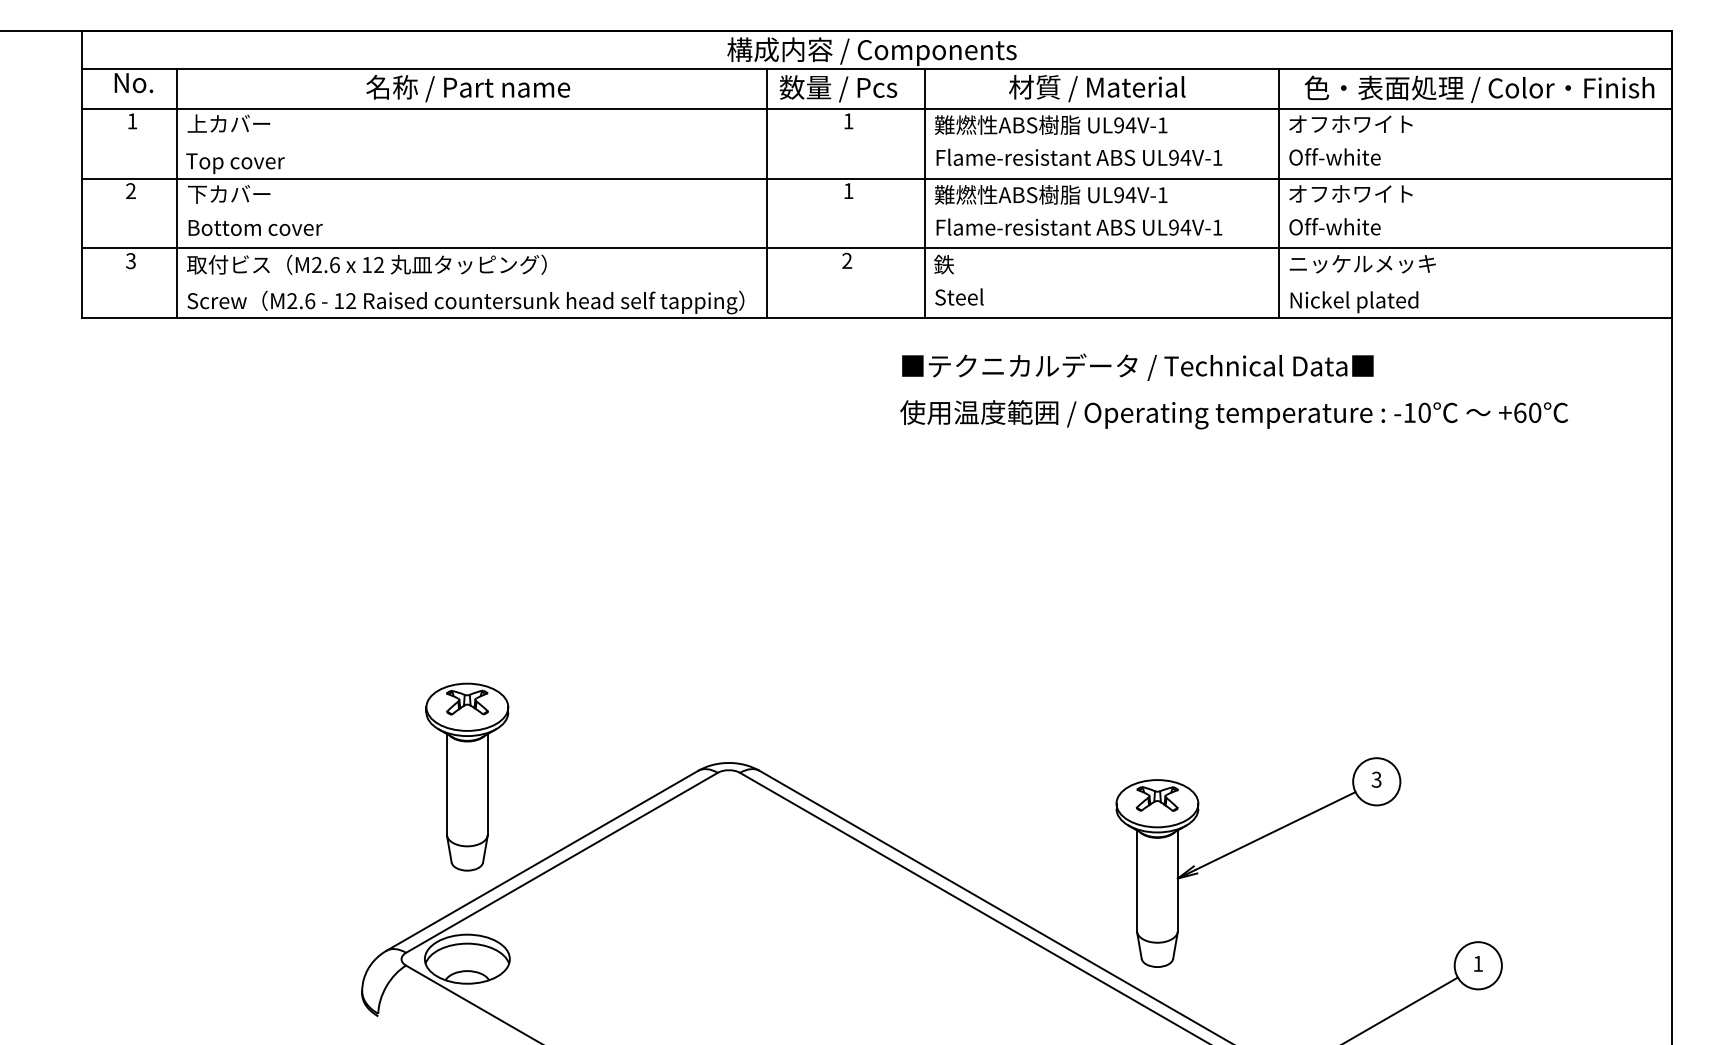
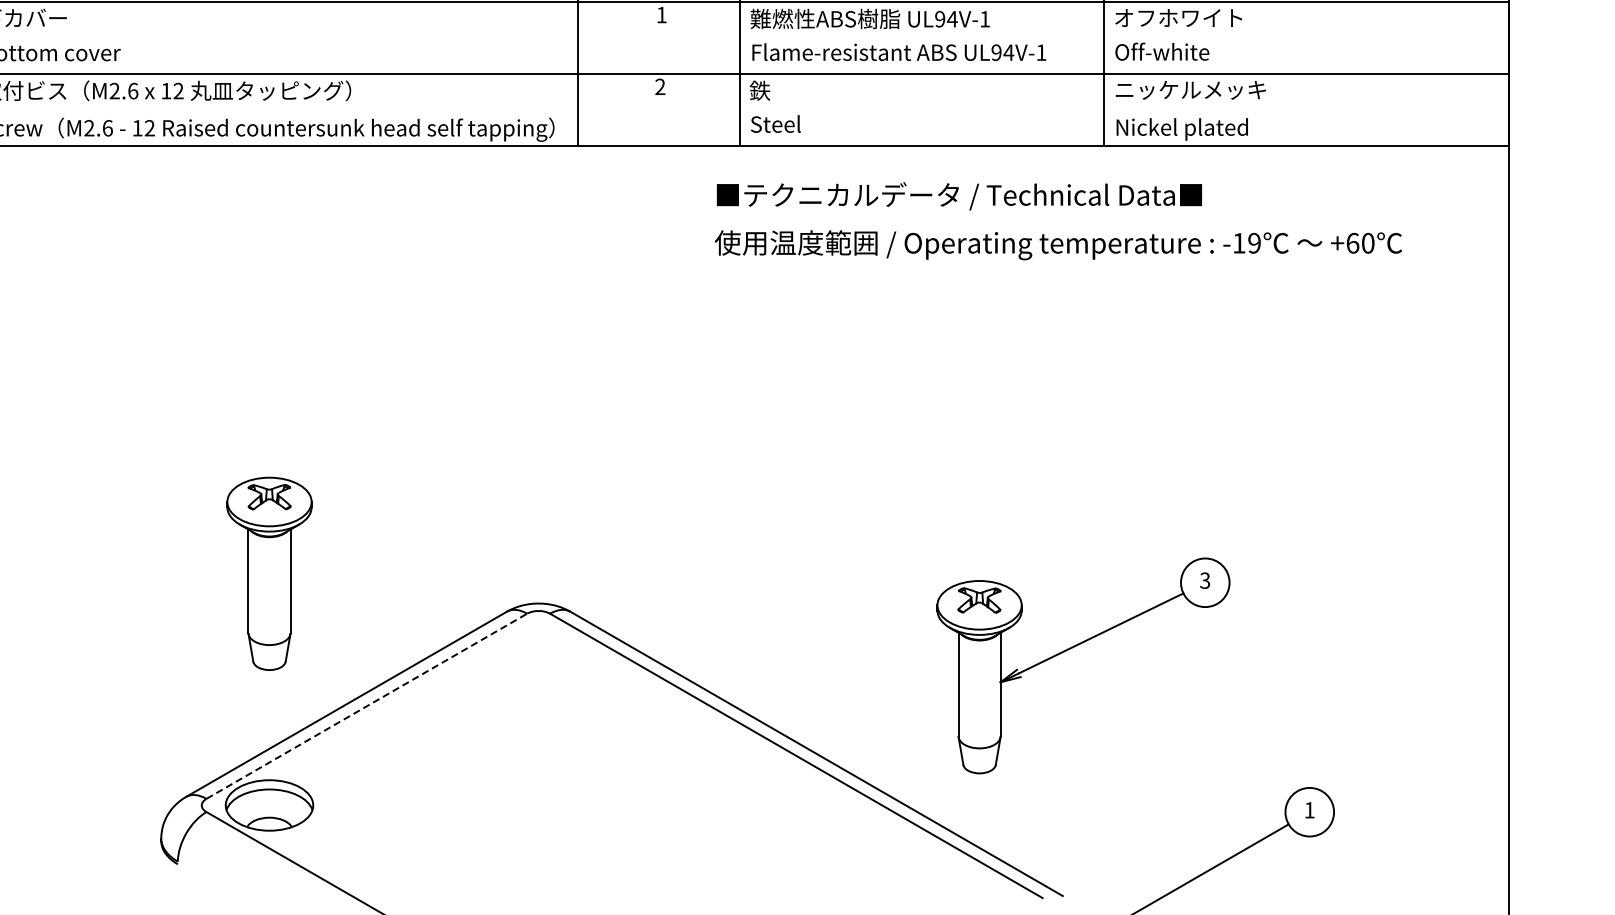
text: (1424, 412) -> (1254, 242), -10 -> -19
part: (467, 776) -> (269, 573), moved
part: (1250, 844) -> (1075, 647), moved
line: (561, 862) -> (366, 705), solid -> dashed

